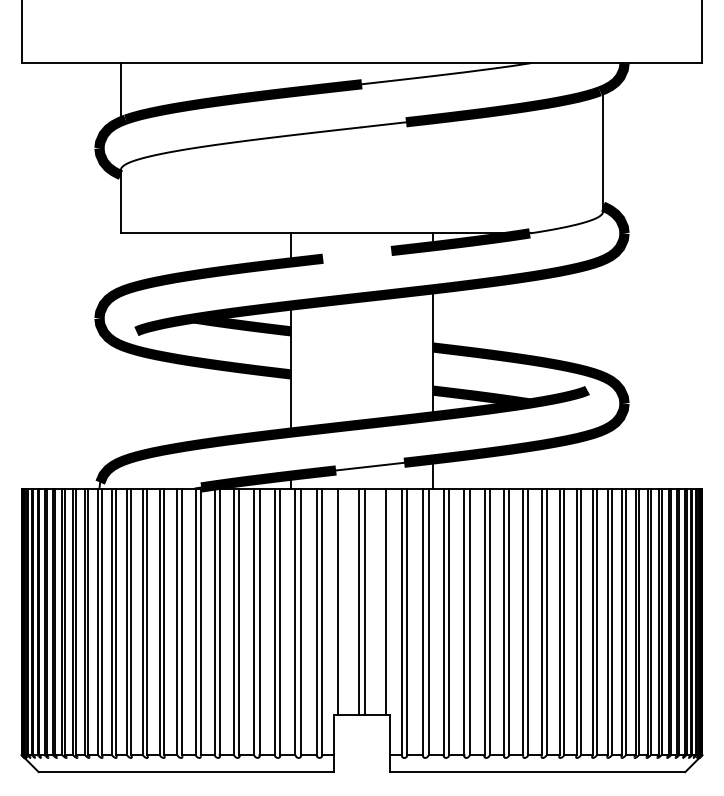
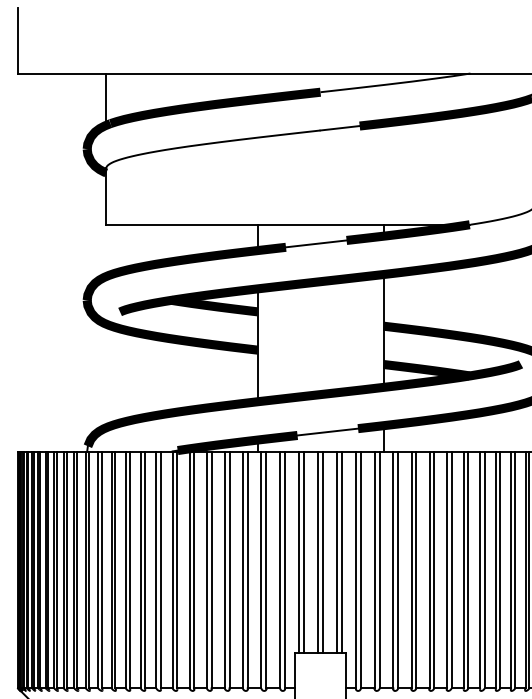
line: (357, 254) -> (316, 243), added
line: (343, 601) -> (304, 551), added
line: (380, 601) -> (336, 551), added

